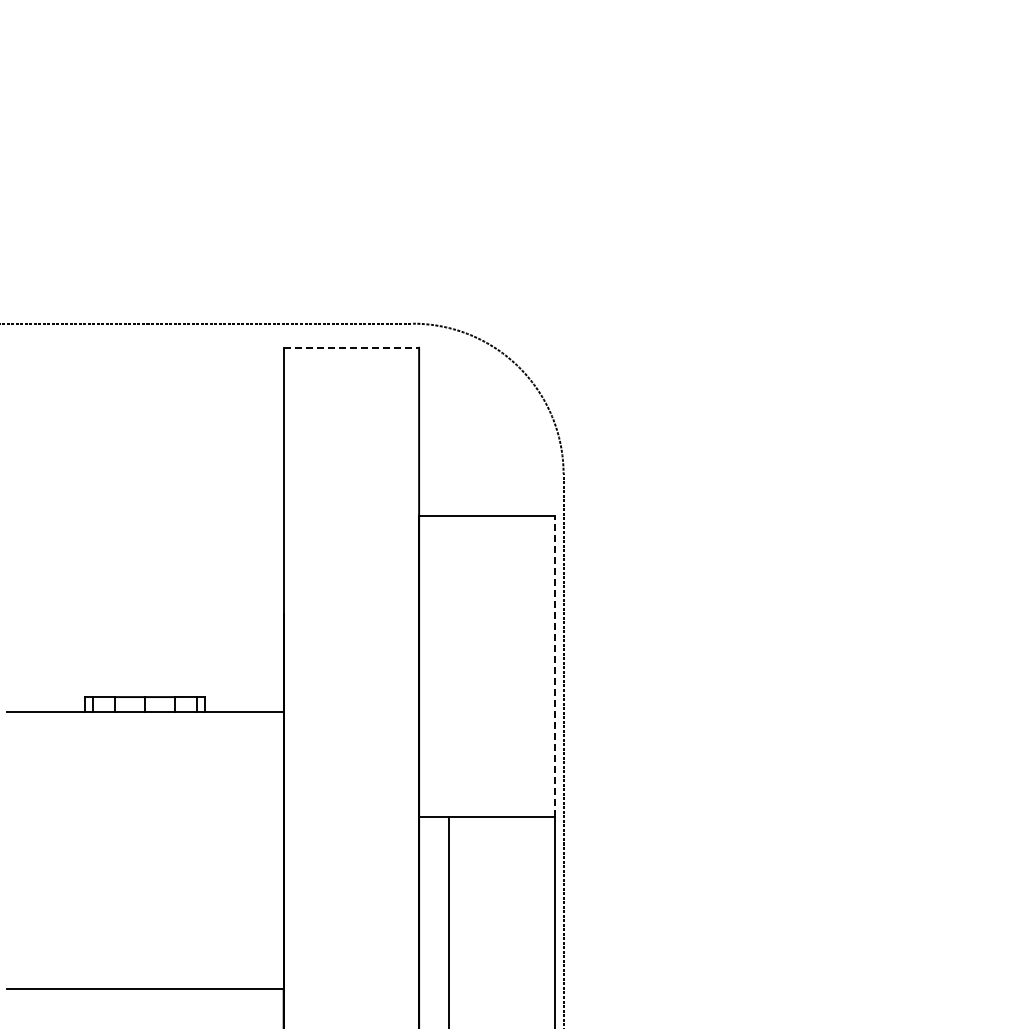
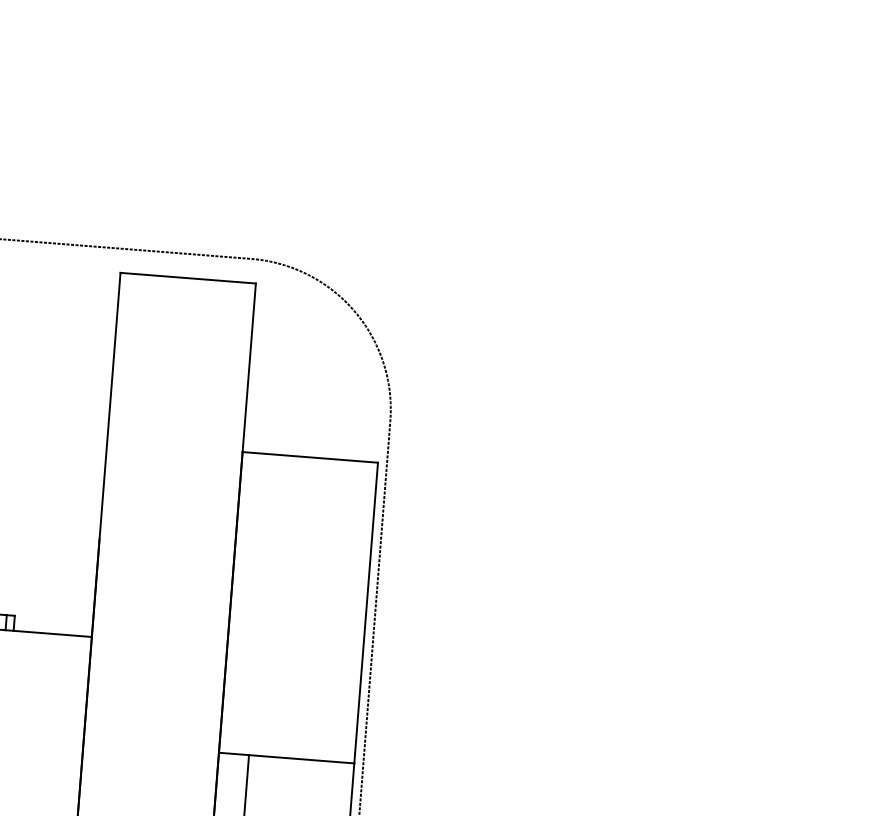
line: (351, 347) -> (188, 277), dashed -> solid
line: (554, 666) -> (366, 612), dashed -> solid

